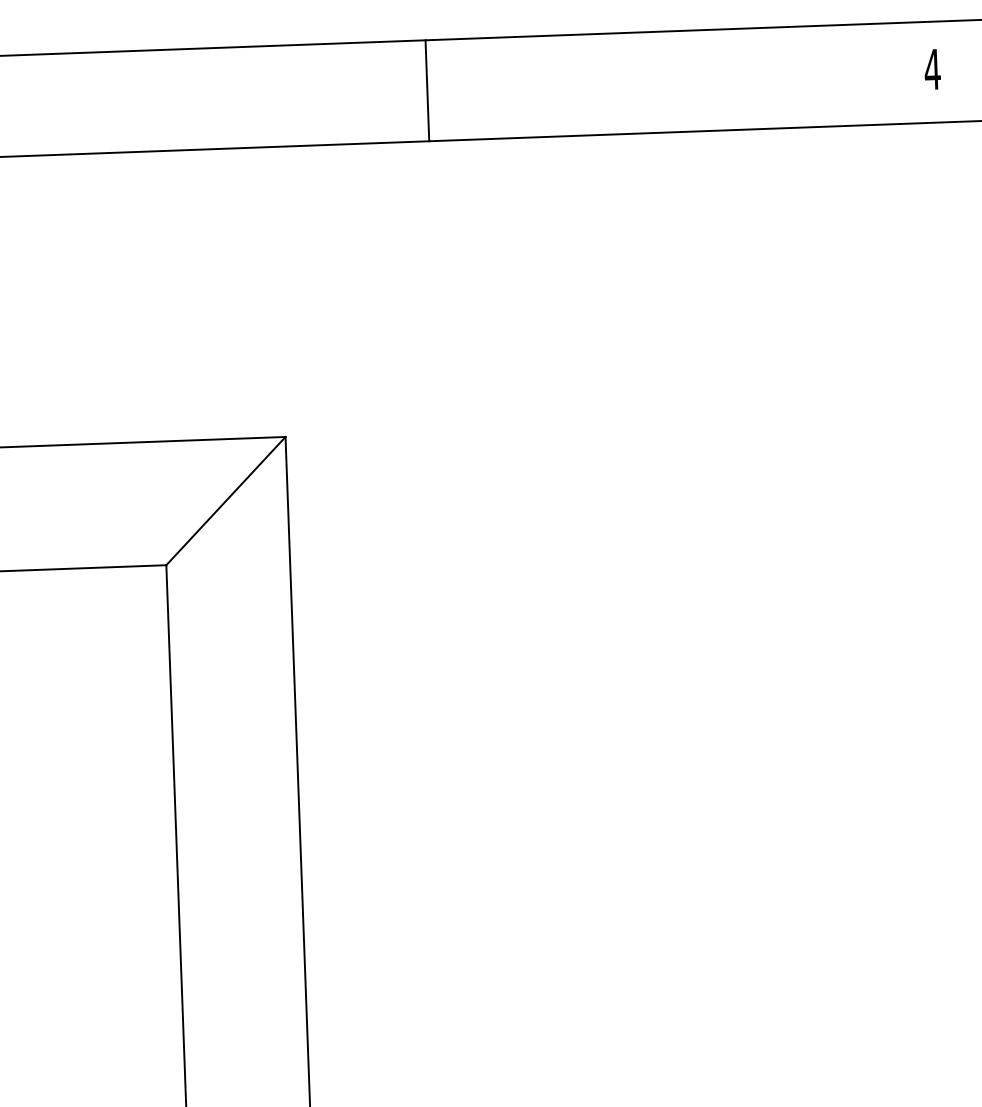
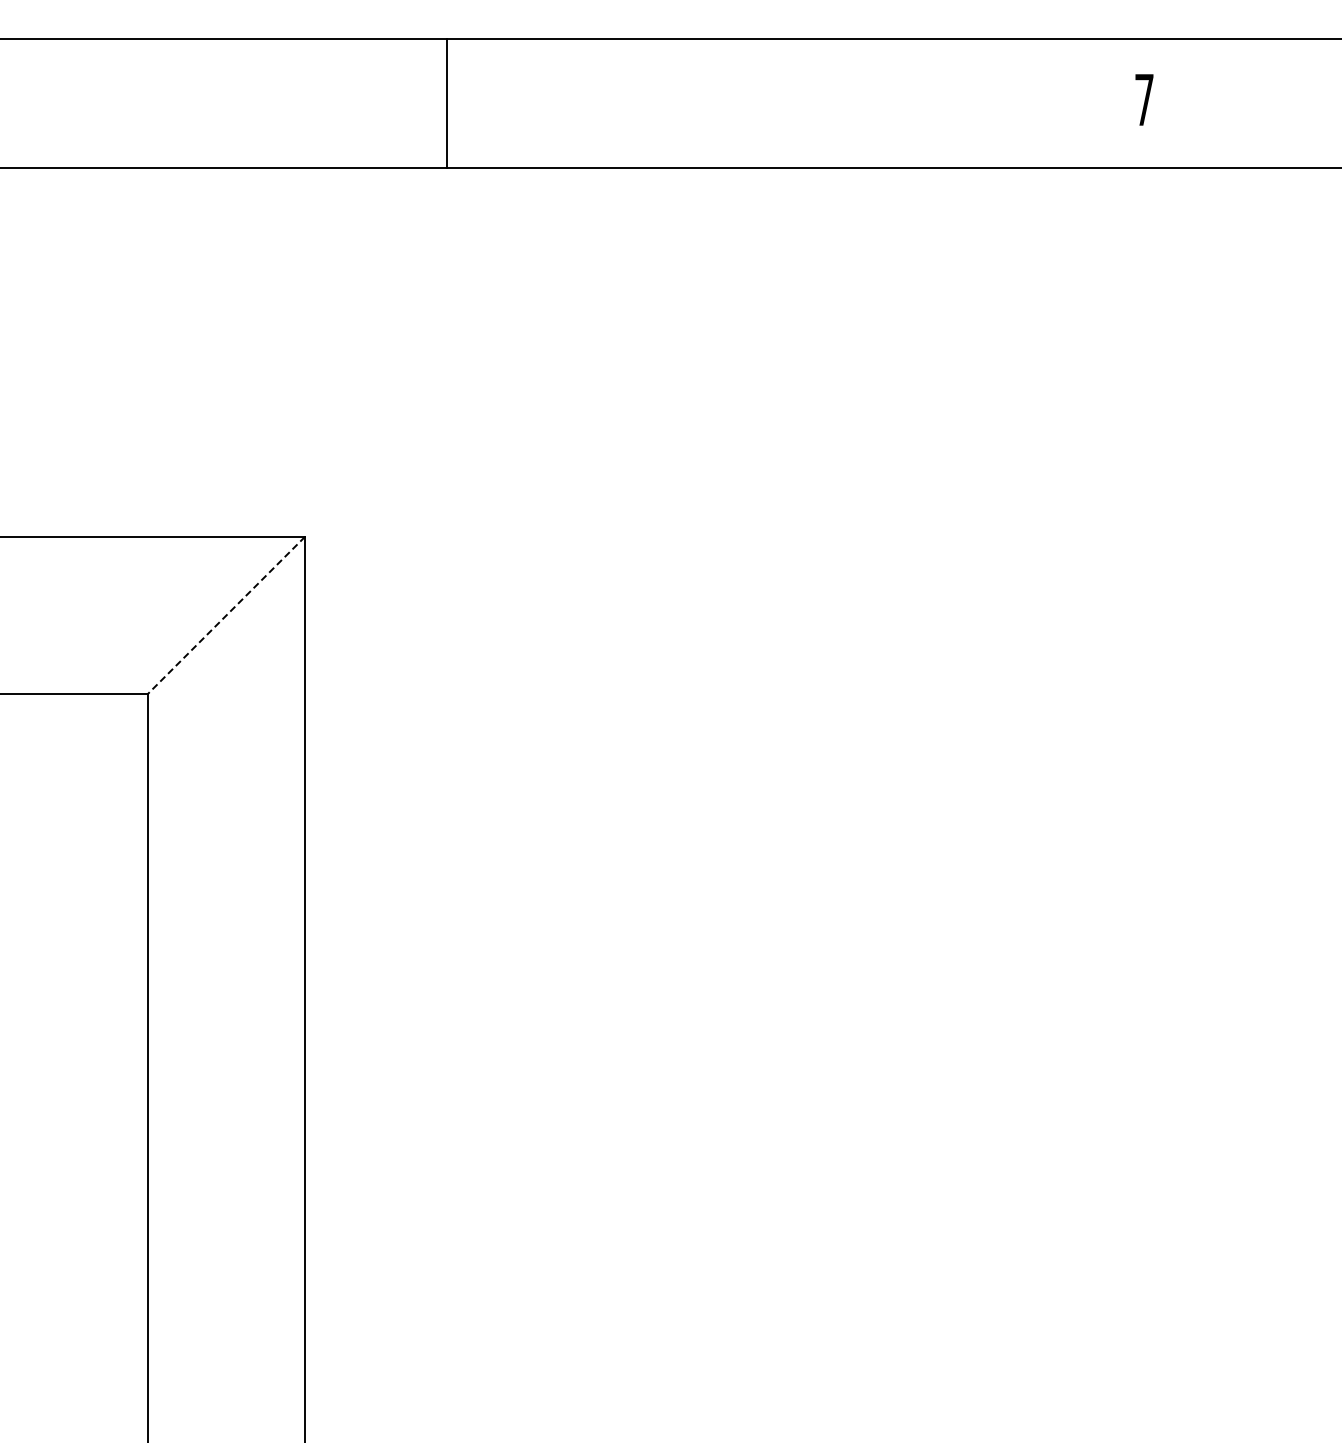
text: (932, 69) -> (1144, 99), 4 -> 7
line: (427, 90) -> (446, 103), moved
line: (225, 501) -> (226, 615), solid -> dashed

